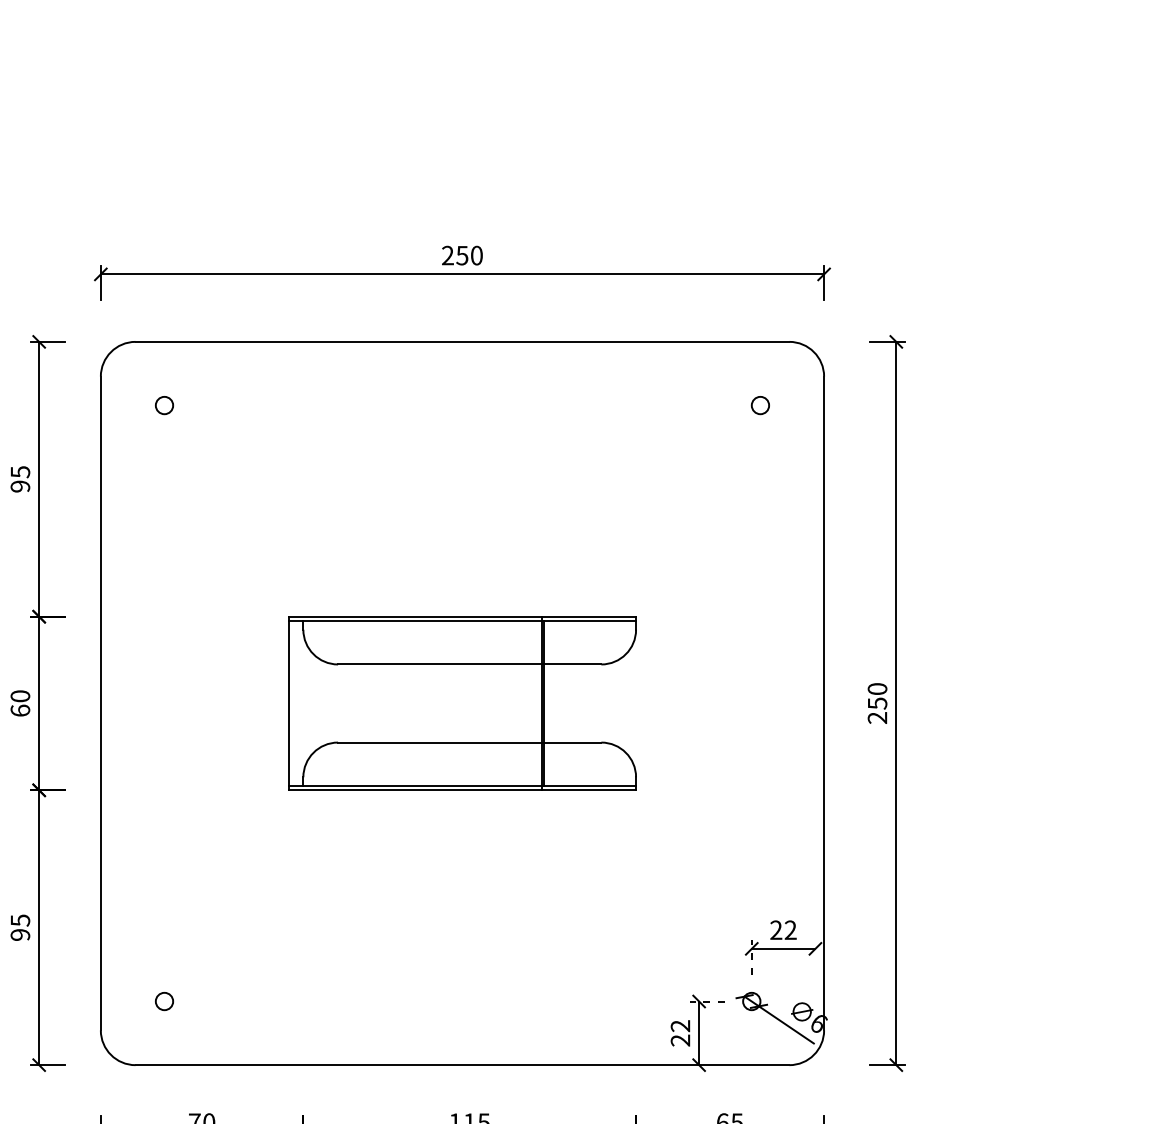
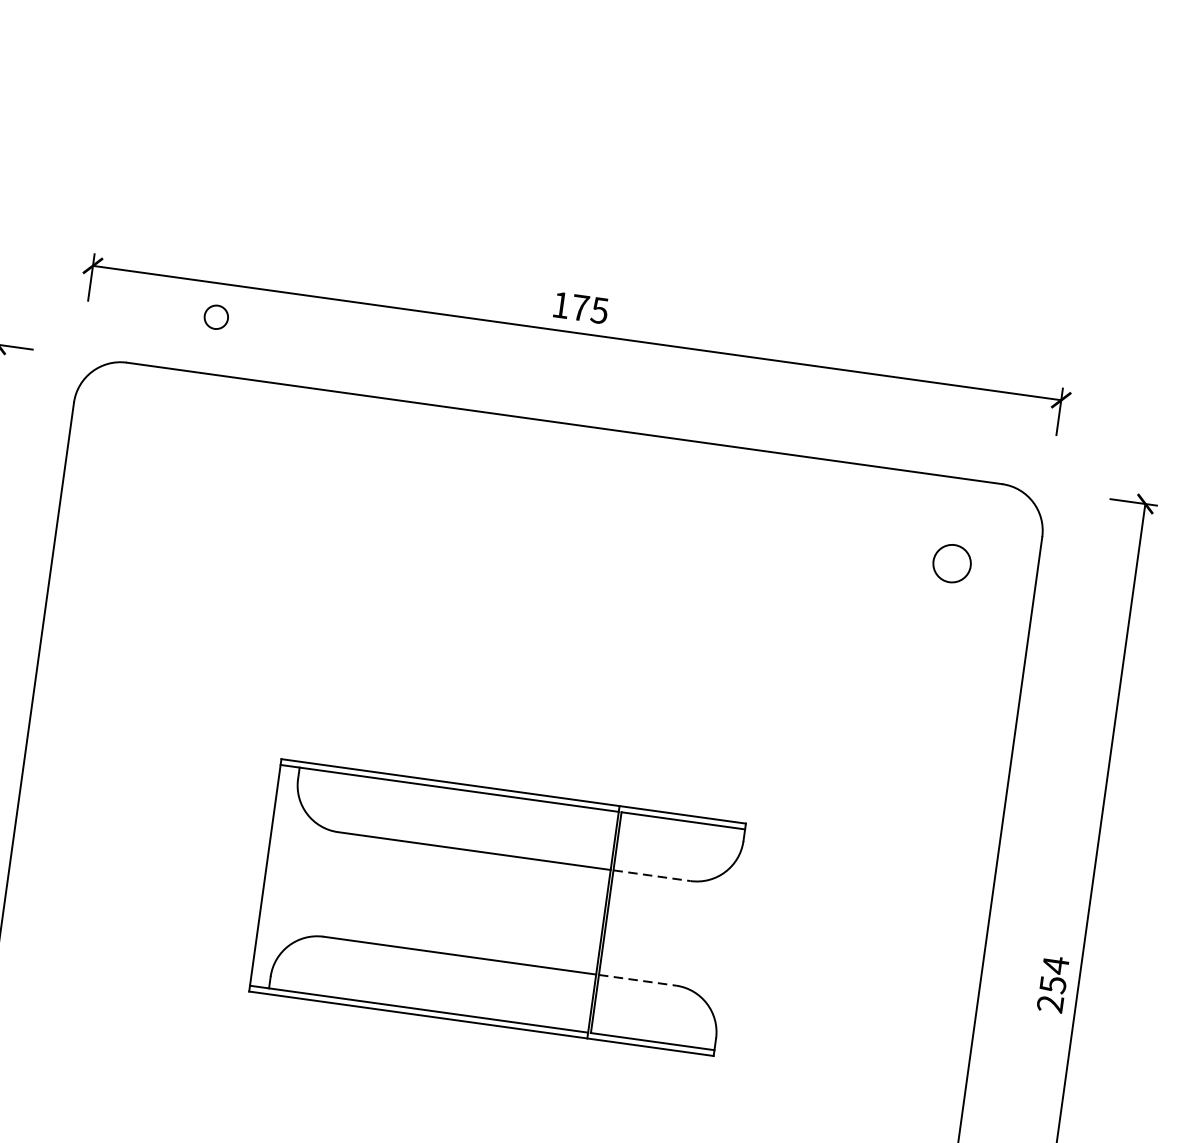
text: (462, 255) -> (580, 307), 250 -> 175
circle: (164, 405) -> (216, 317), moved
circle: (759, 405) -> (950, 563), size x1.6
line: (572, 664) -> (651, 875), solid -> dashed
text: (877, 688) -> (1055, 964), 250 -> 254
line: (572, 742) -> (637, 980), solid -> dashed

